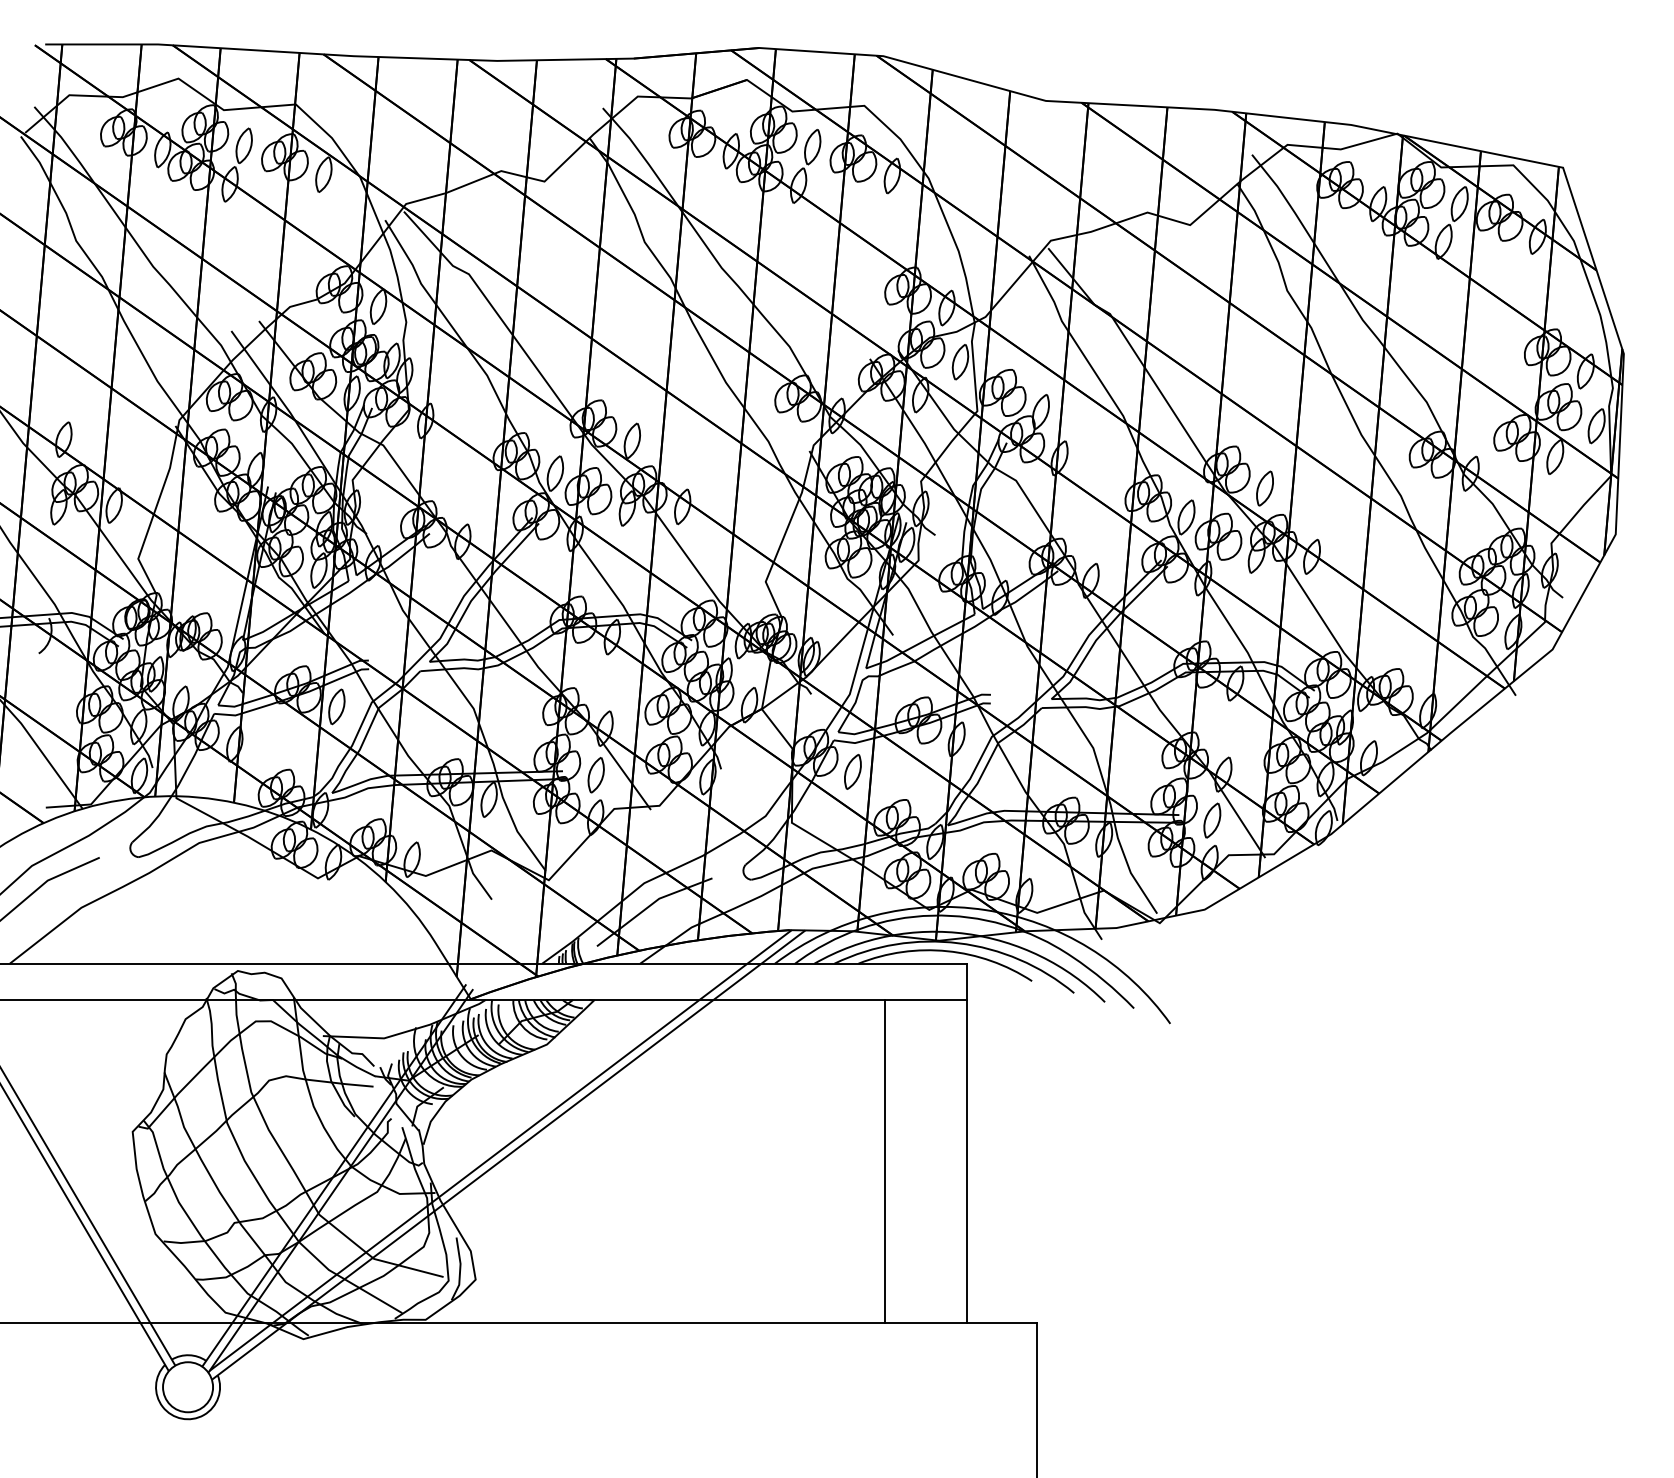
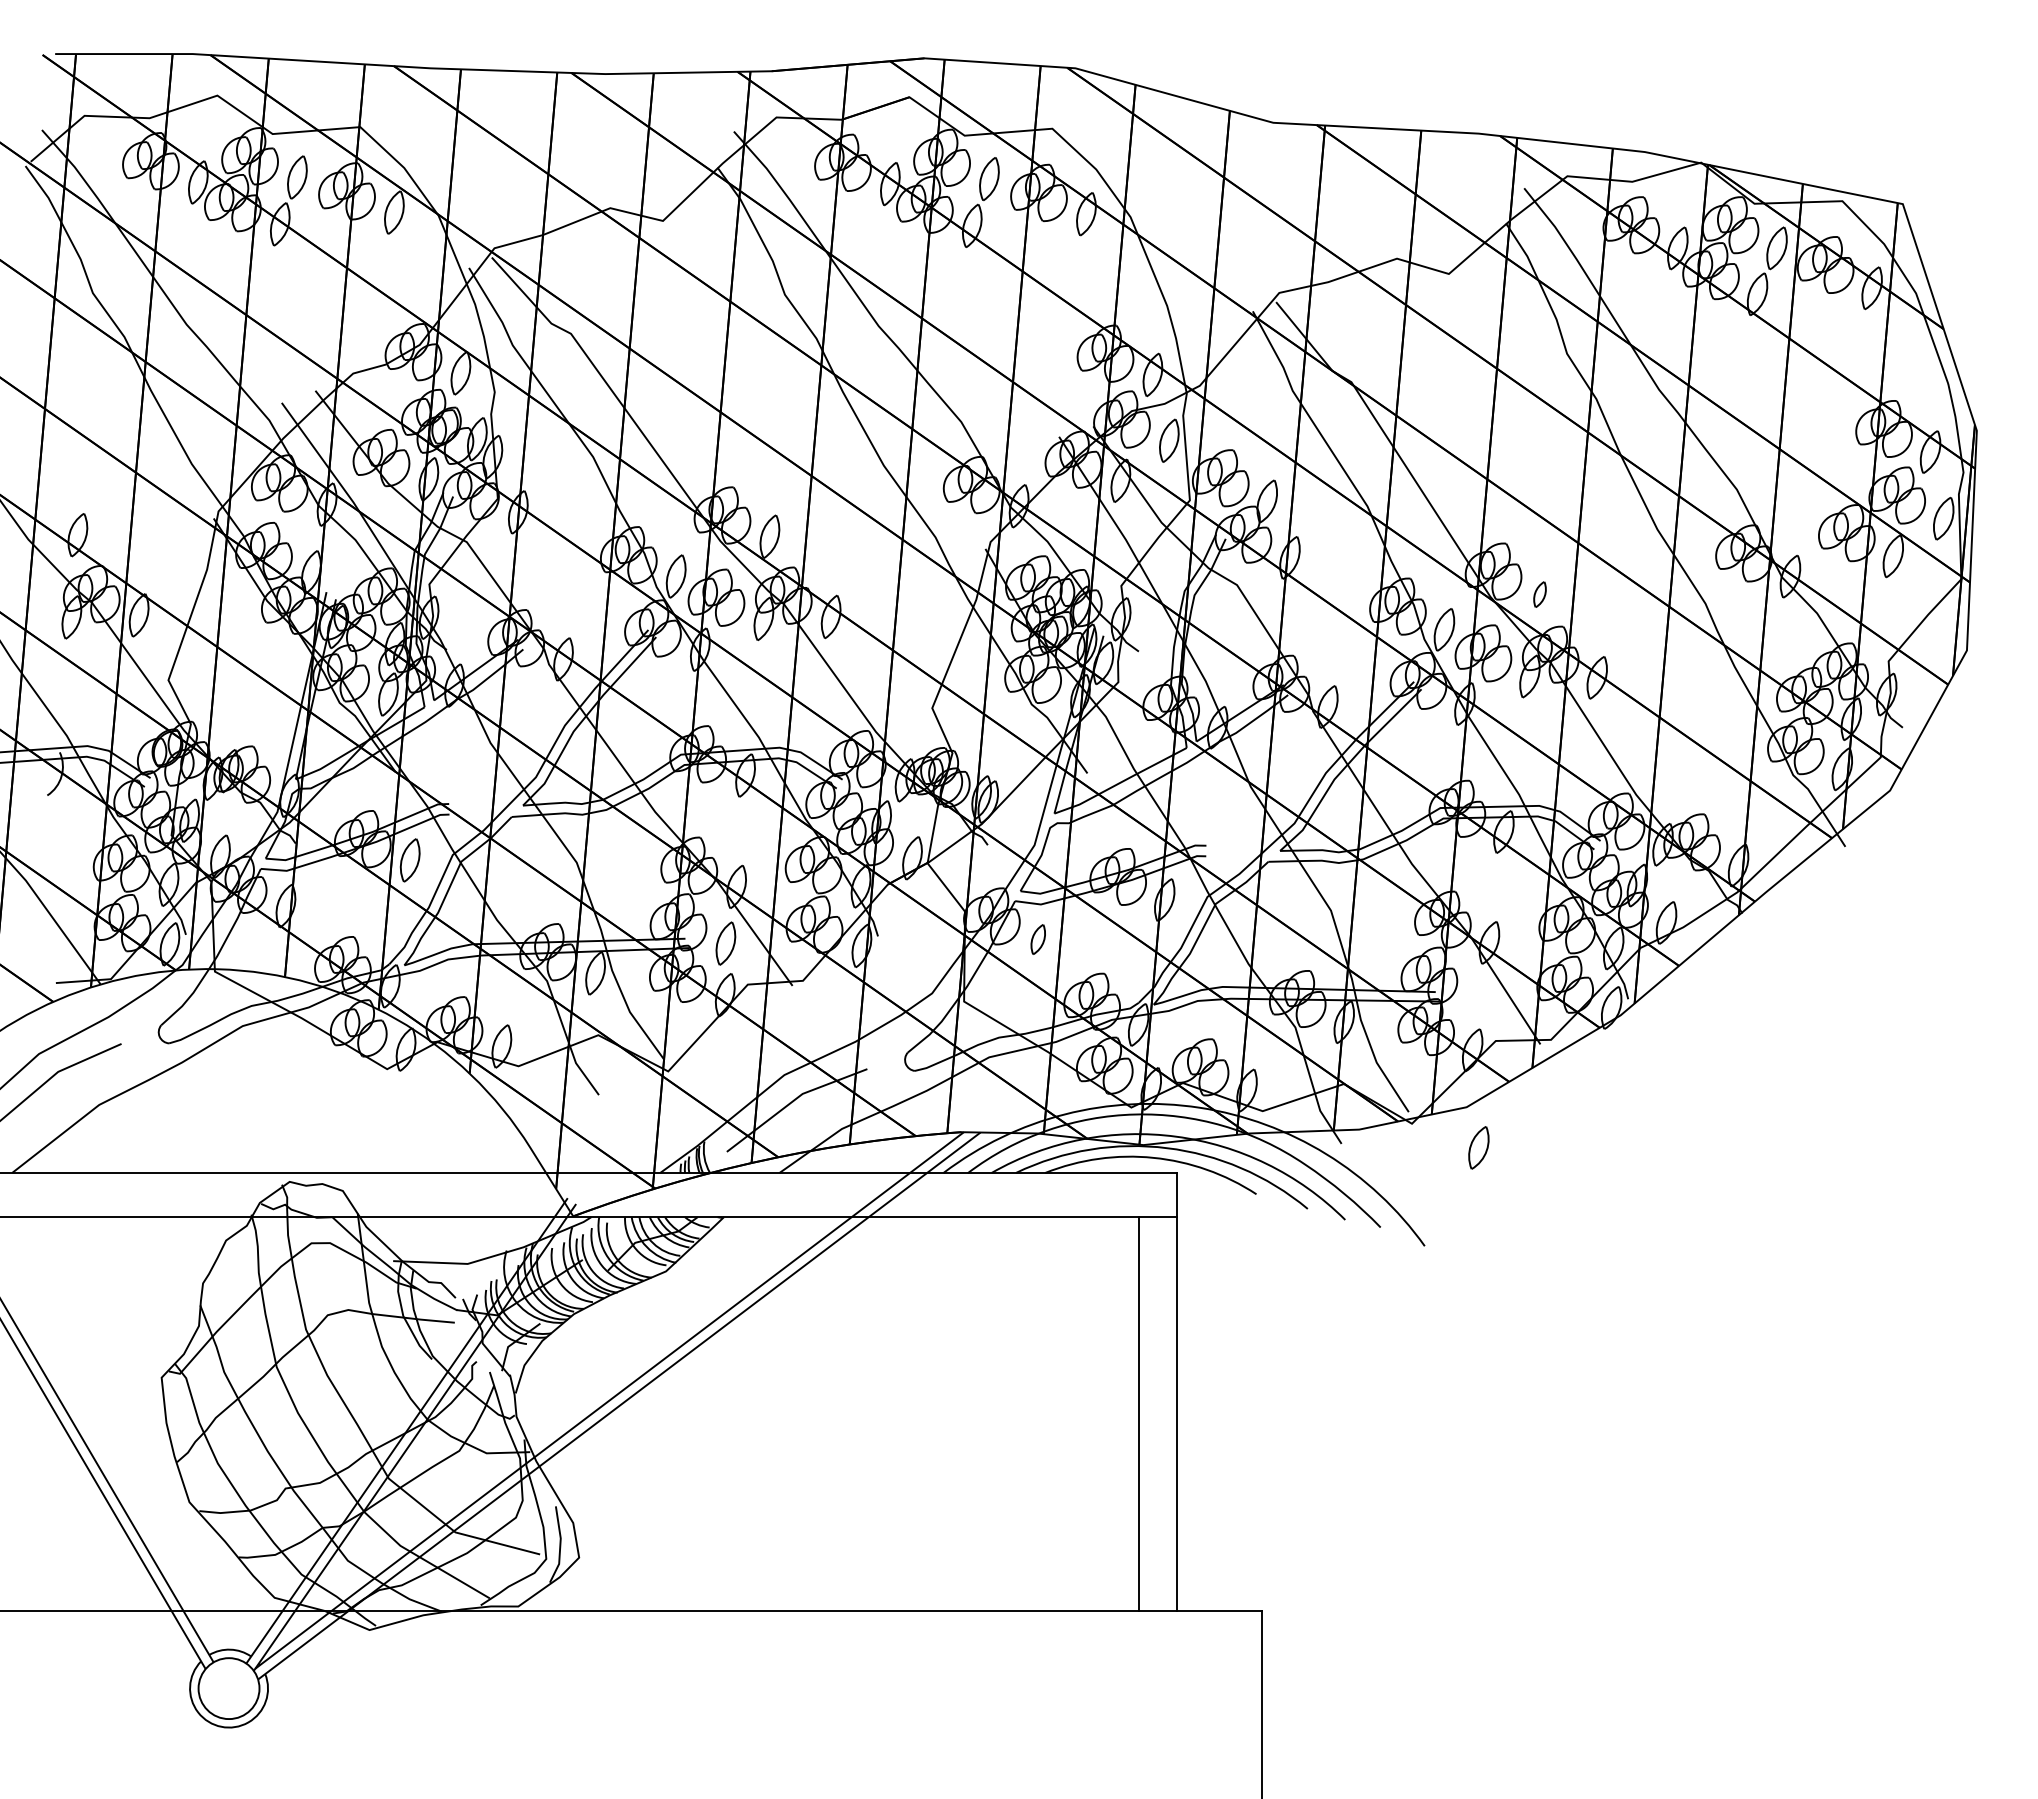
part: (1264, 488) -> (1539, 594), size x0.6
part: (852, 771) -> (1037, 939), size x0.7
part: (1212, 820) -> (1478, 1147), moved
line: (884, 1161) -> (1138, 1413), moved

